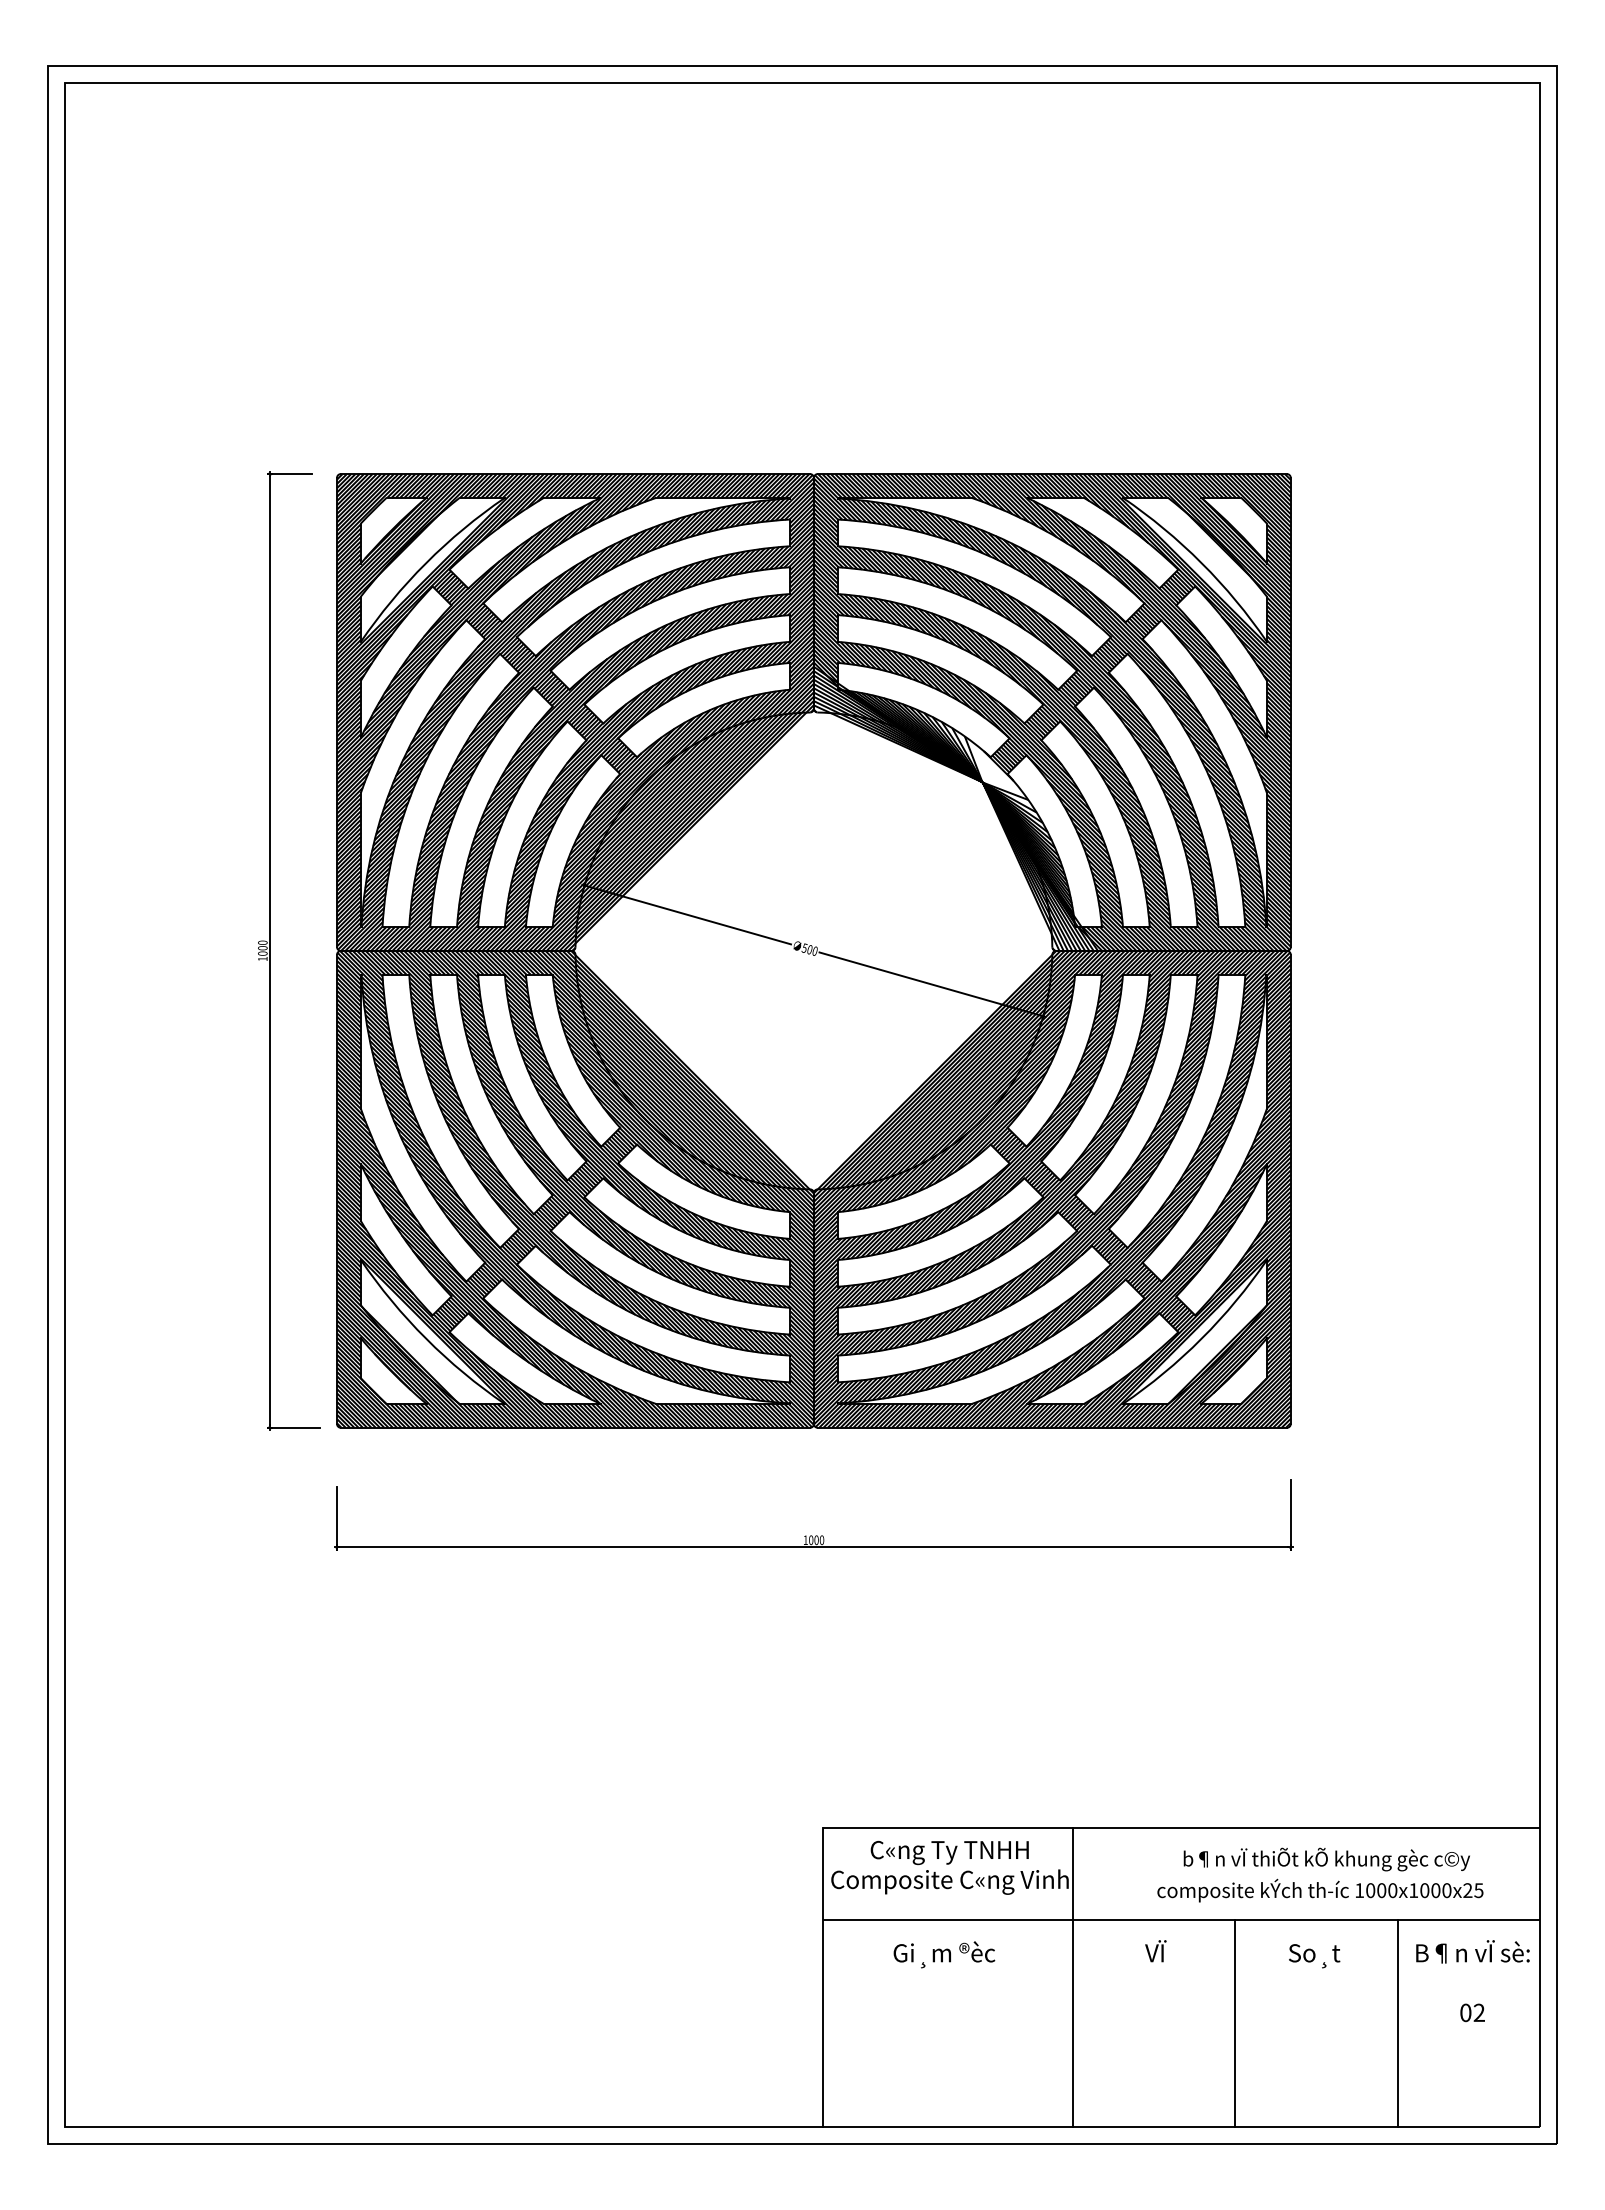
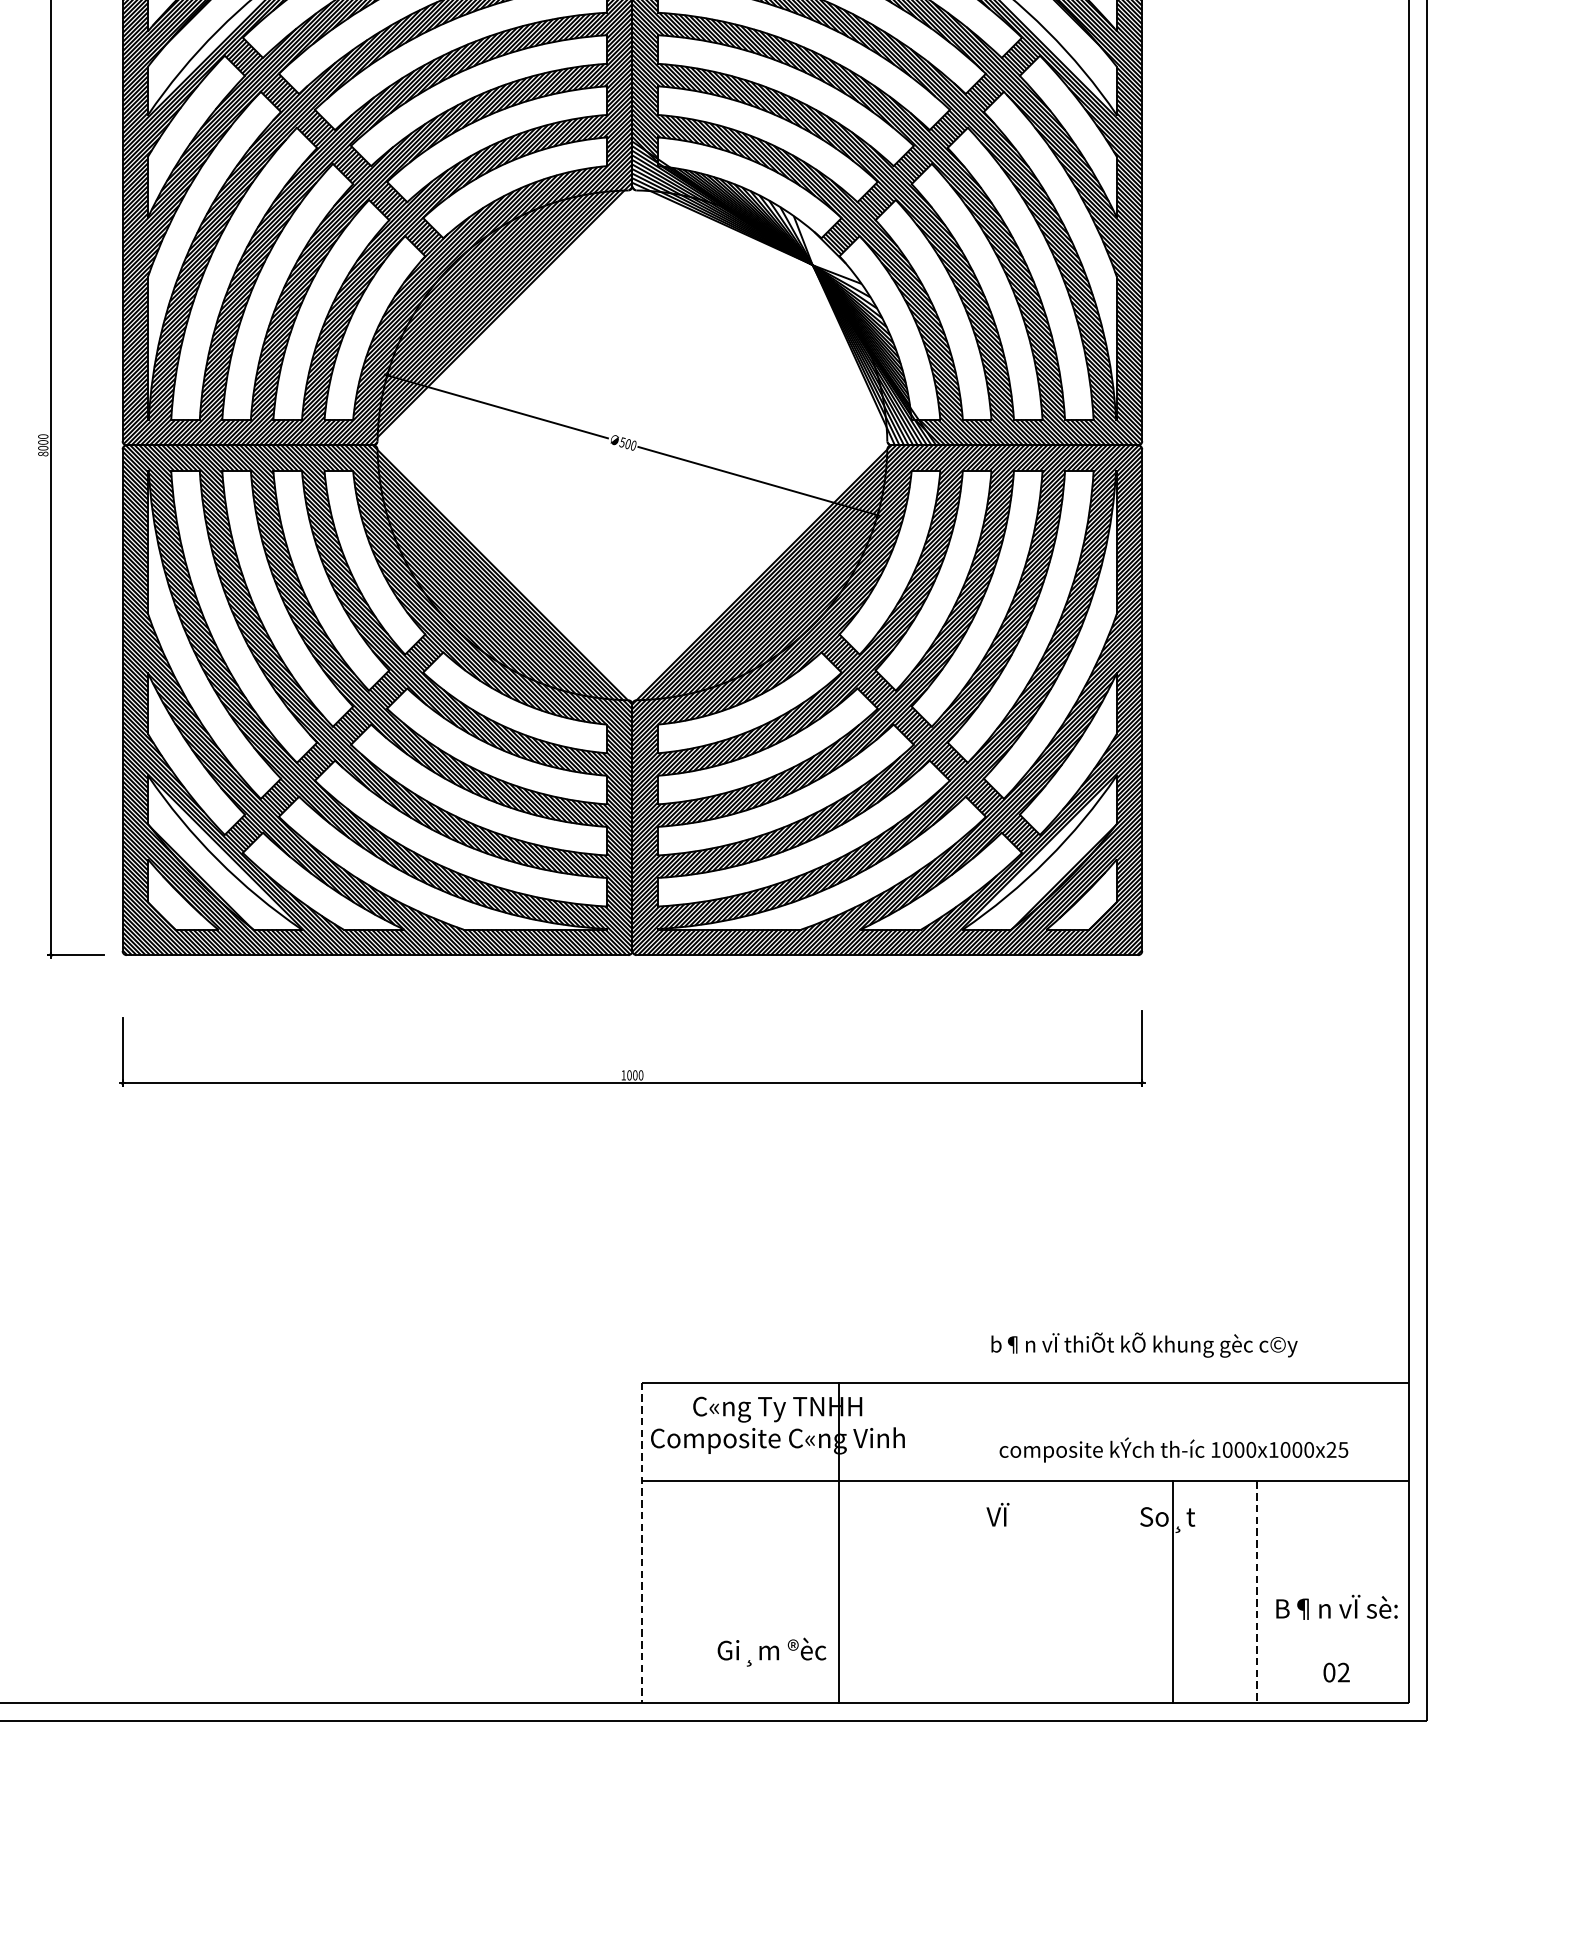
text: (262, 958) -> (42, 453), 1000 -> 8000
text: (1326, 1859) -> (1144, 1345), moved
text: (944, 1954) -> (772, 1651), moved
line: (823, 1977) -> (642, 1542), solid -> dashed
line: (1072, 1977) -> (838, 1542), moved
text: (1472, 1981) -> (1336, 1639), moved
line: (1235, 2023) -> (1172, 1592), moved
line: (1397, 2023) -> (1256, 1592), solid -> dashed

